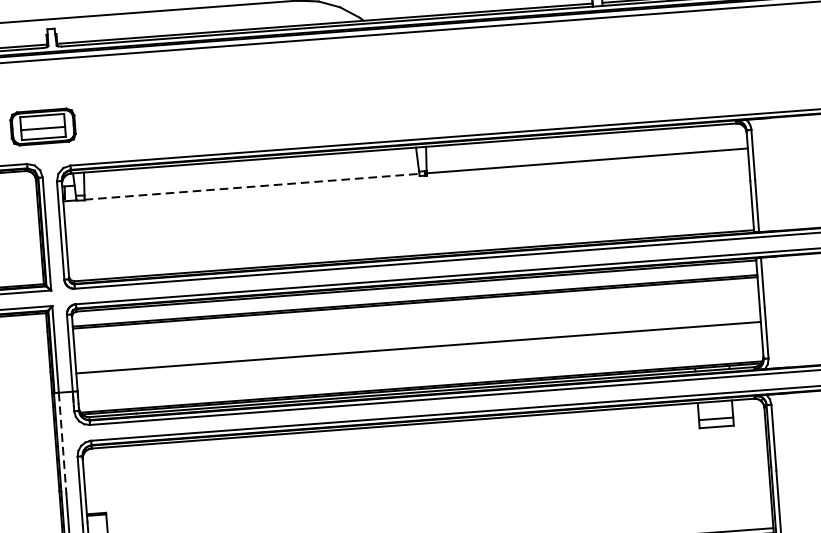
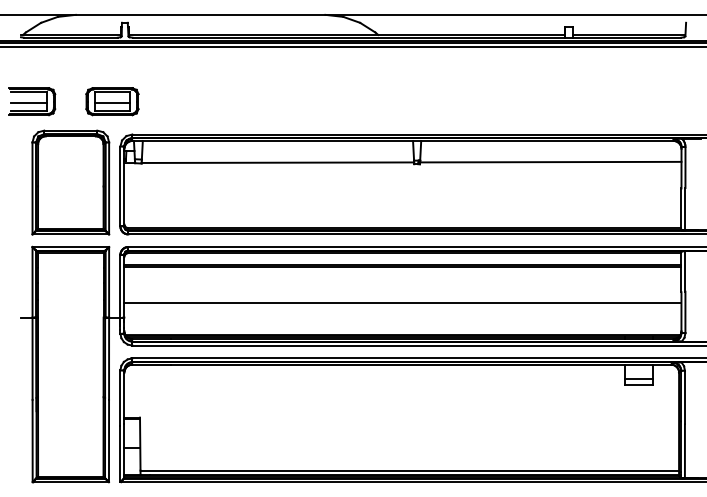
line: (252, 186) -> (278, 162), dashed -> solid
line: (63, 444) -> (109, 359), dashed -> solid

